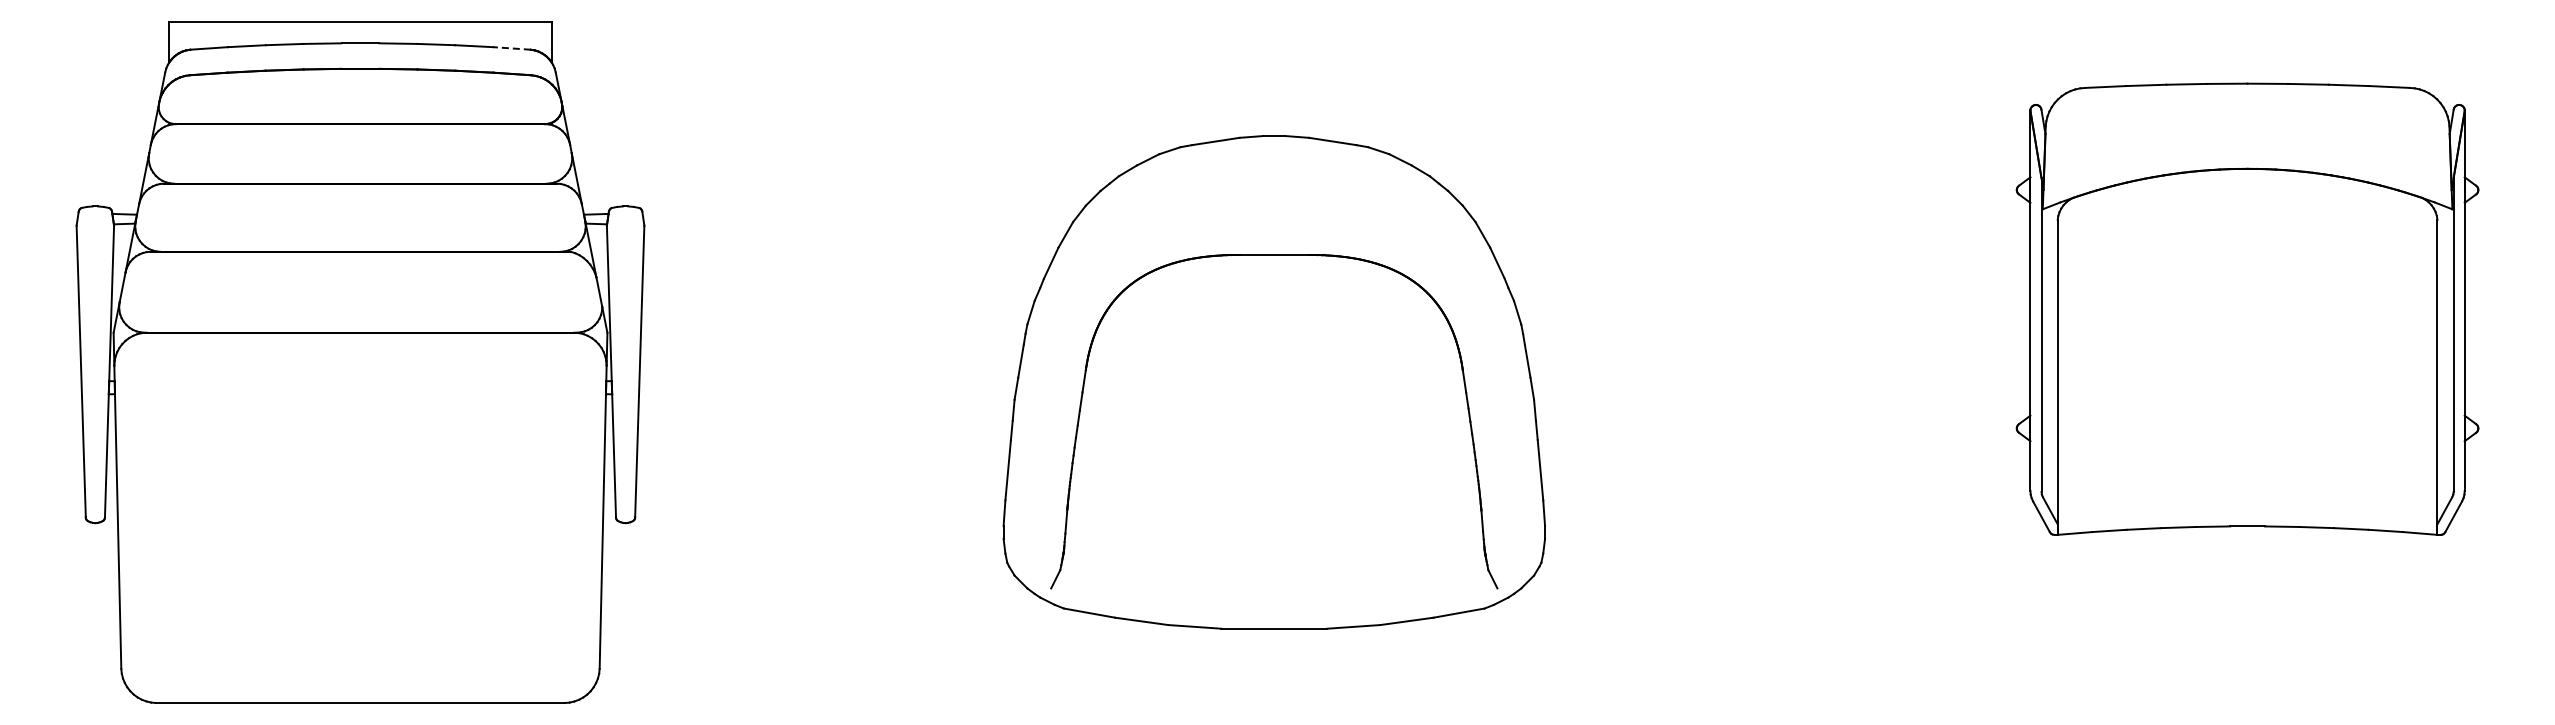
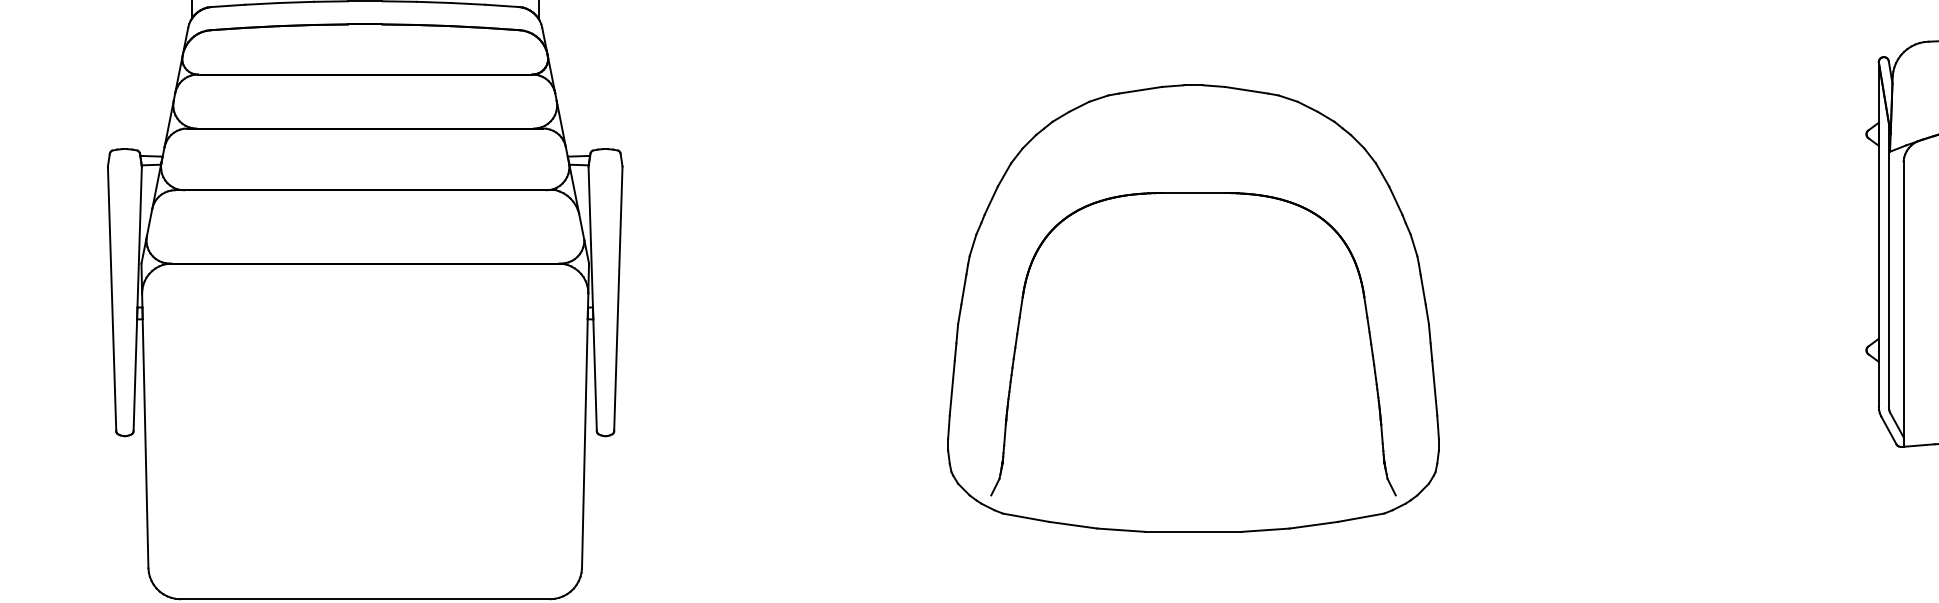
line: (511, 48) -> (502, 5), dashed -> solid

